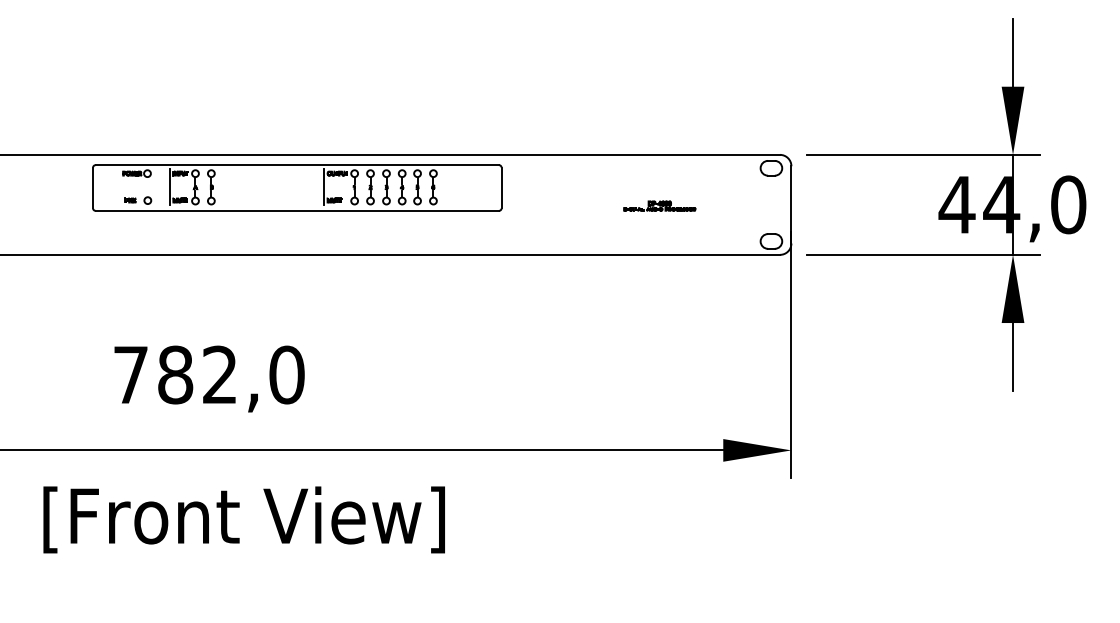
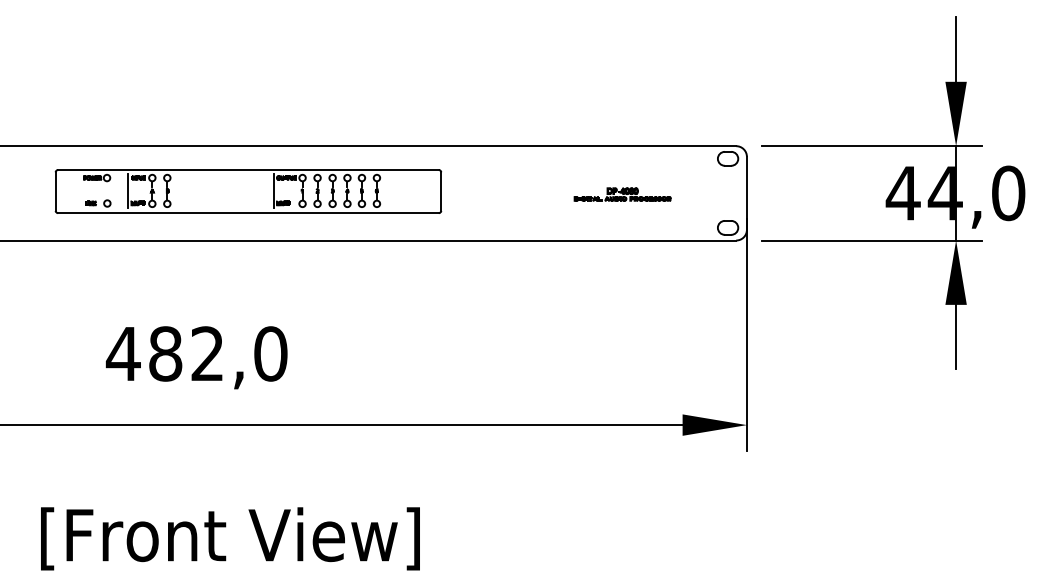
part: (297, 187) -> (248, 191), moved
part: (659, 205) -> (622, 193), size x1.43
text: (130, 374) -> (123, 353), 782,0 -> 482,0
text: (243, 519) -> (229, 538), moved

